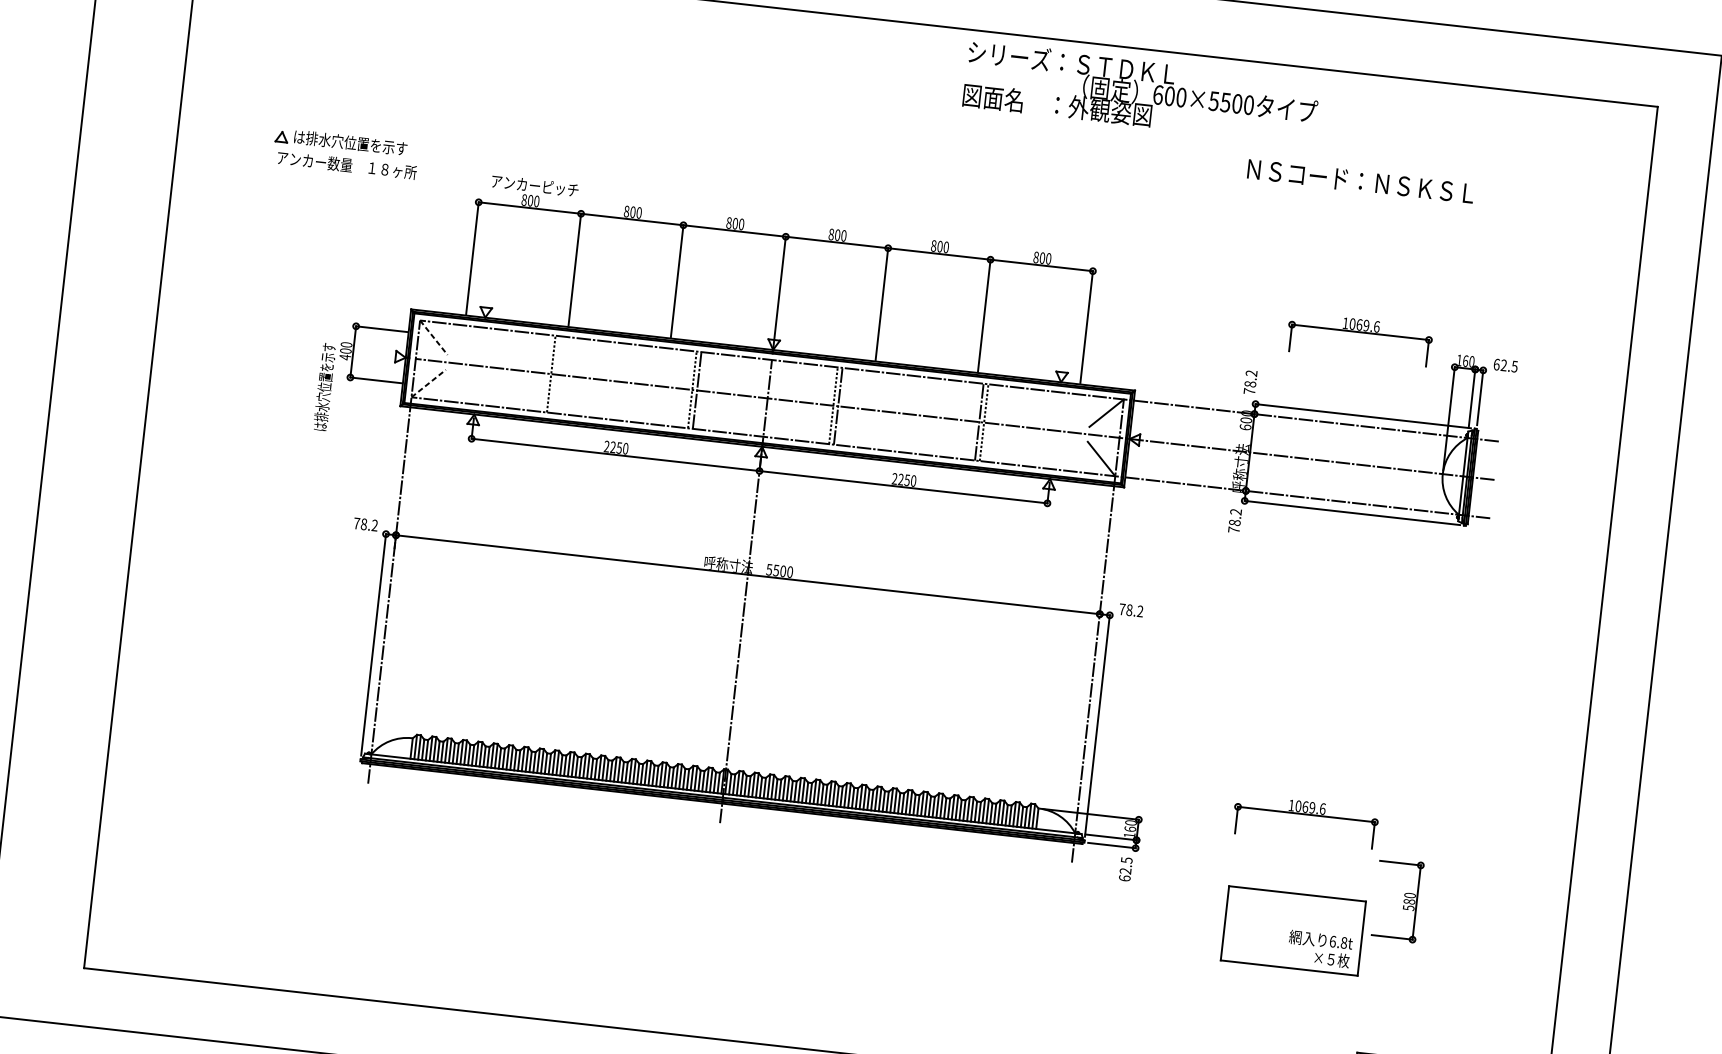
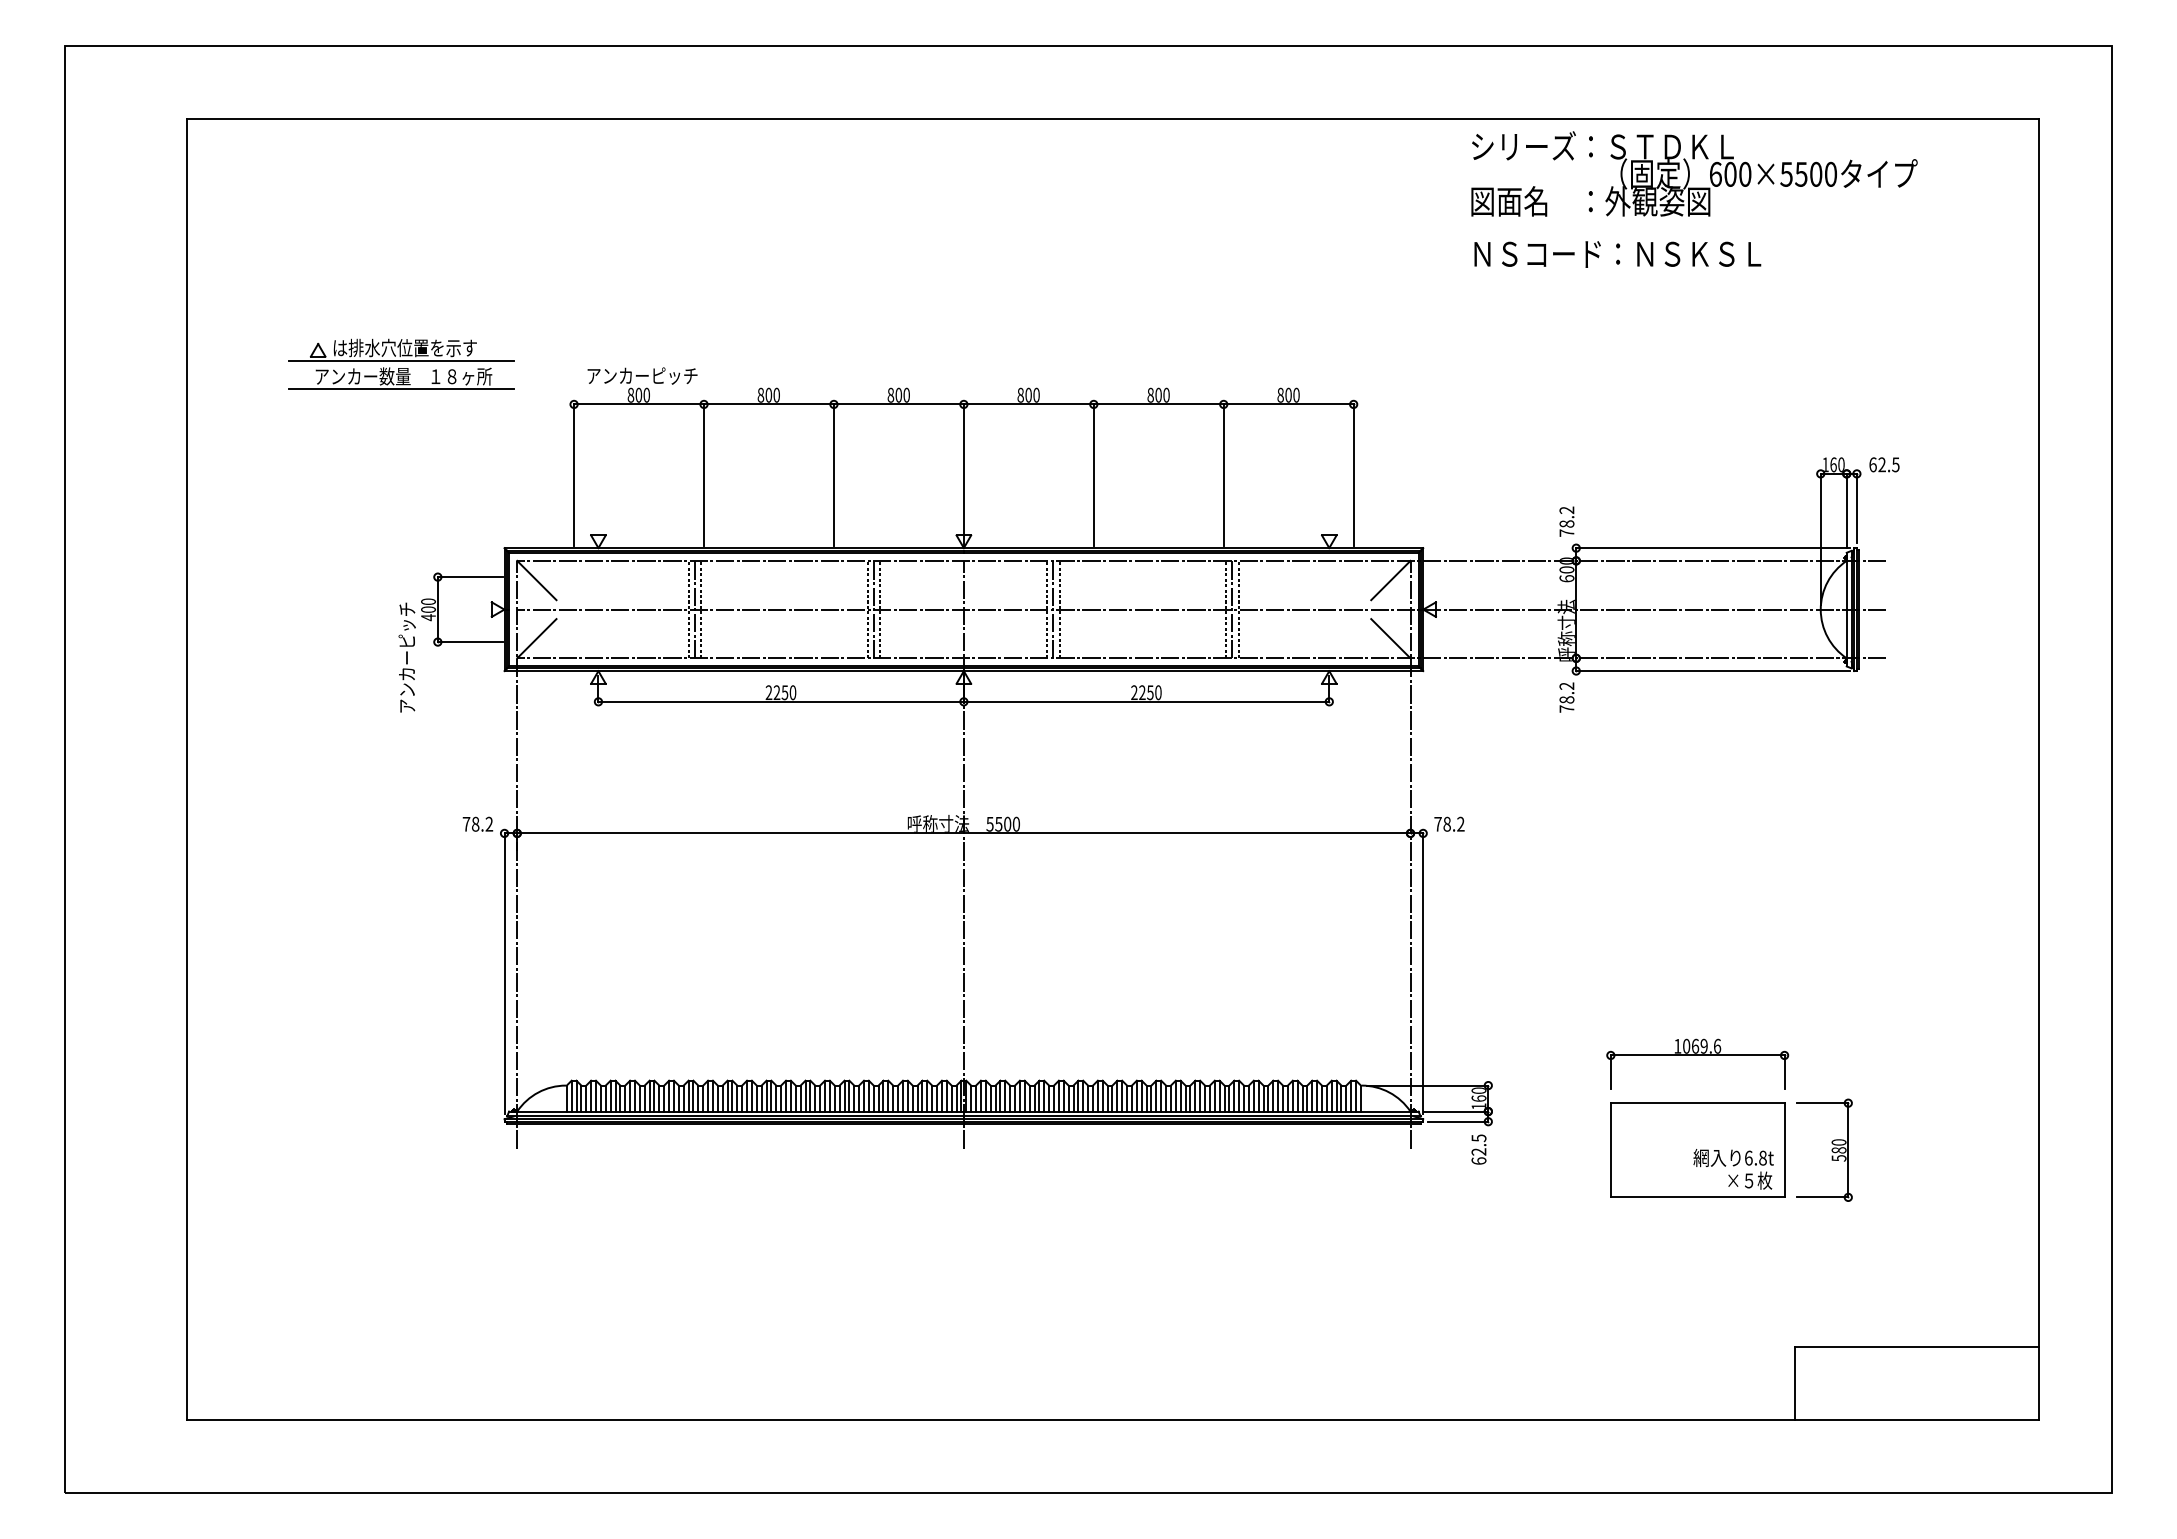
text: (1141, 92) -> (1694, 173), moved
line: (346, 153) -> (401, 361), added
line: (344, 174) -> (401, 388), added
text: (1360, 181) -> (1617, 254), moved
part: (1360, 332) -> (1697, 443), removed
line: (433, 337) -> (536, 580), dashed -> solid
line: (556, 374) -> (695, 609), added
line: (560, 375) -> (701, 609), added
line: (428, 383) -> (536, 638), dashed -> solid
text: (324, 386) -> (406, 657), は排水穴位置を示す -> アンカーピッチ
line: (702, 390) -> (880, 609), added
line: (843, 406) -> (1059, 609), added
line: (974, 421) -> (1226, 609), added
part: (1293, 930) -> (1697, 1149), moved

